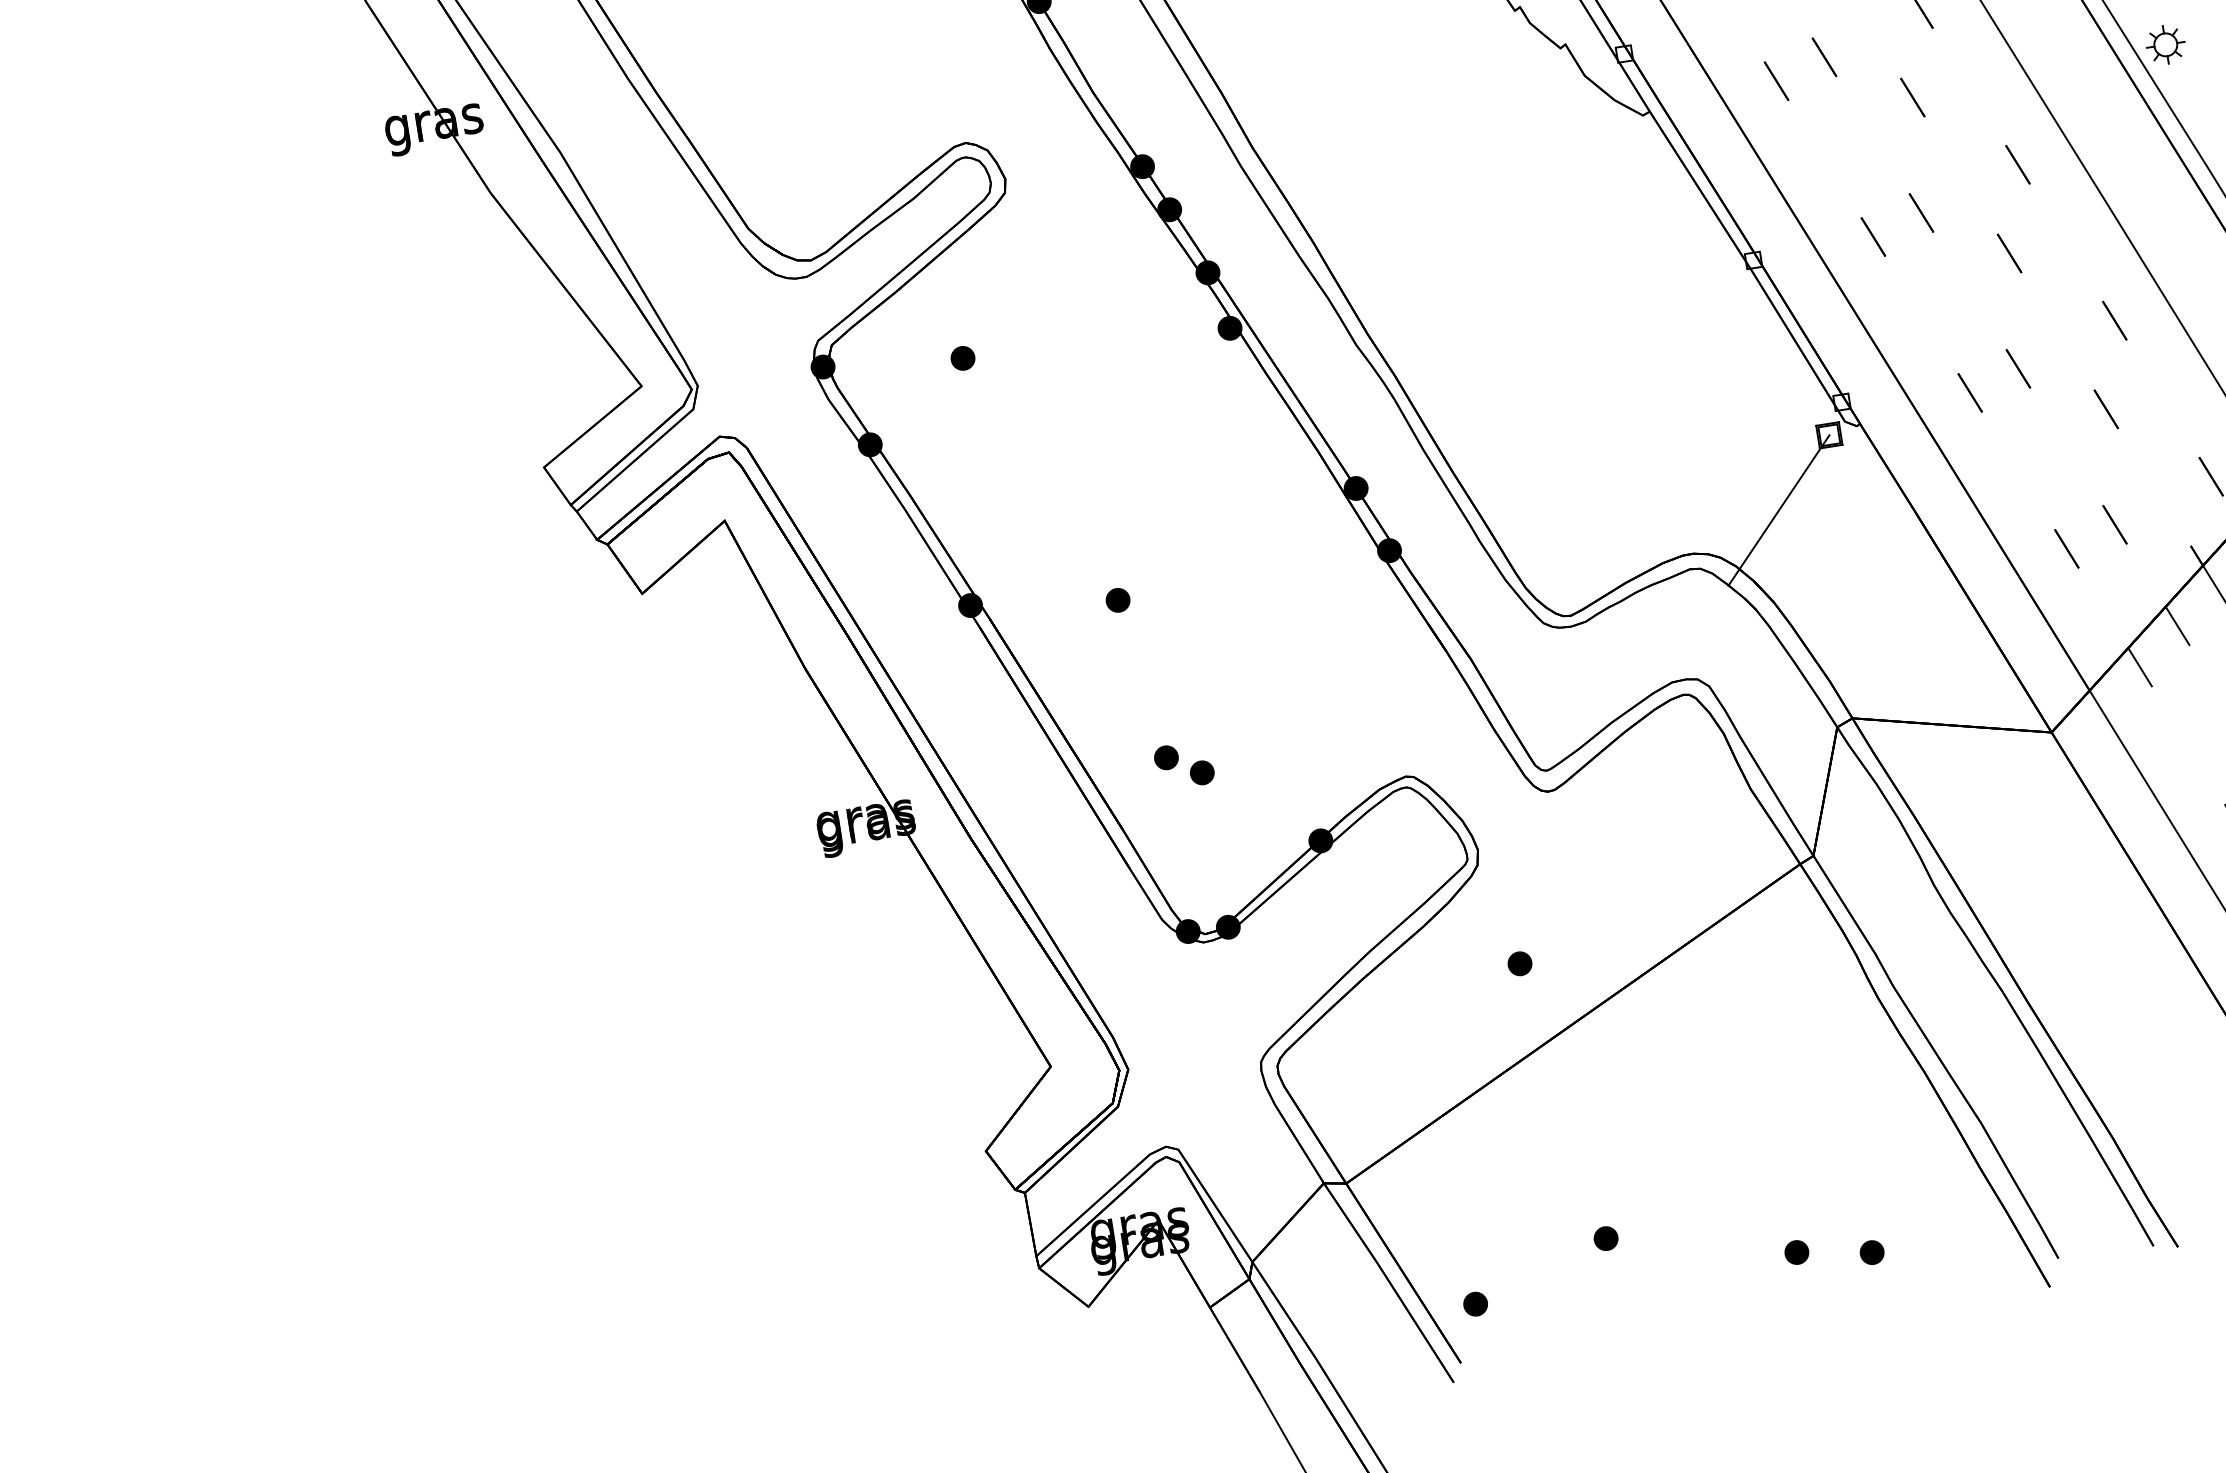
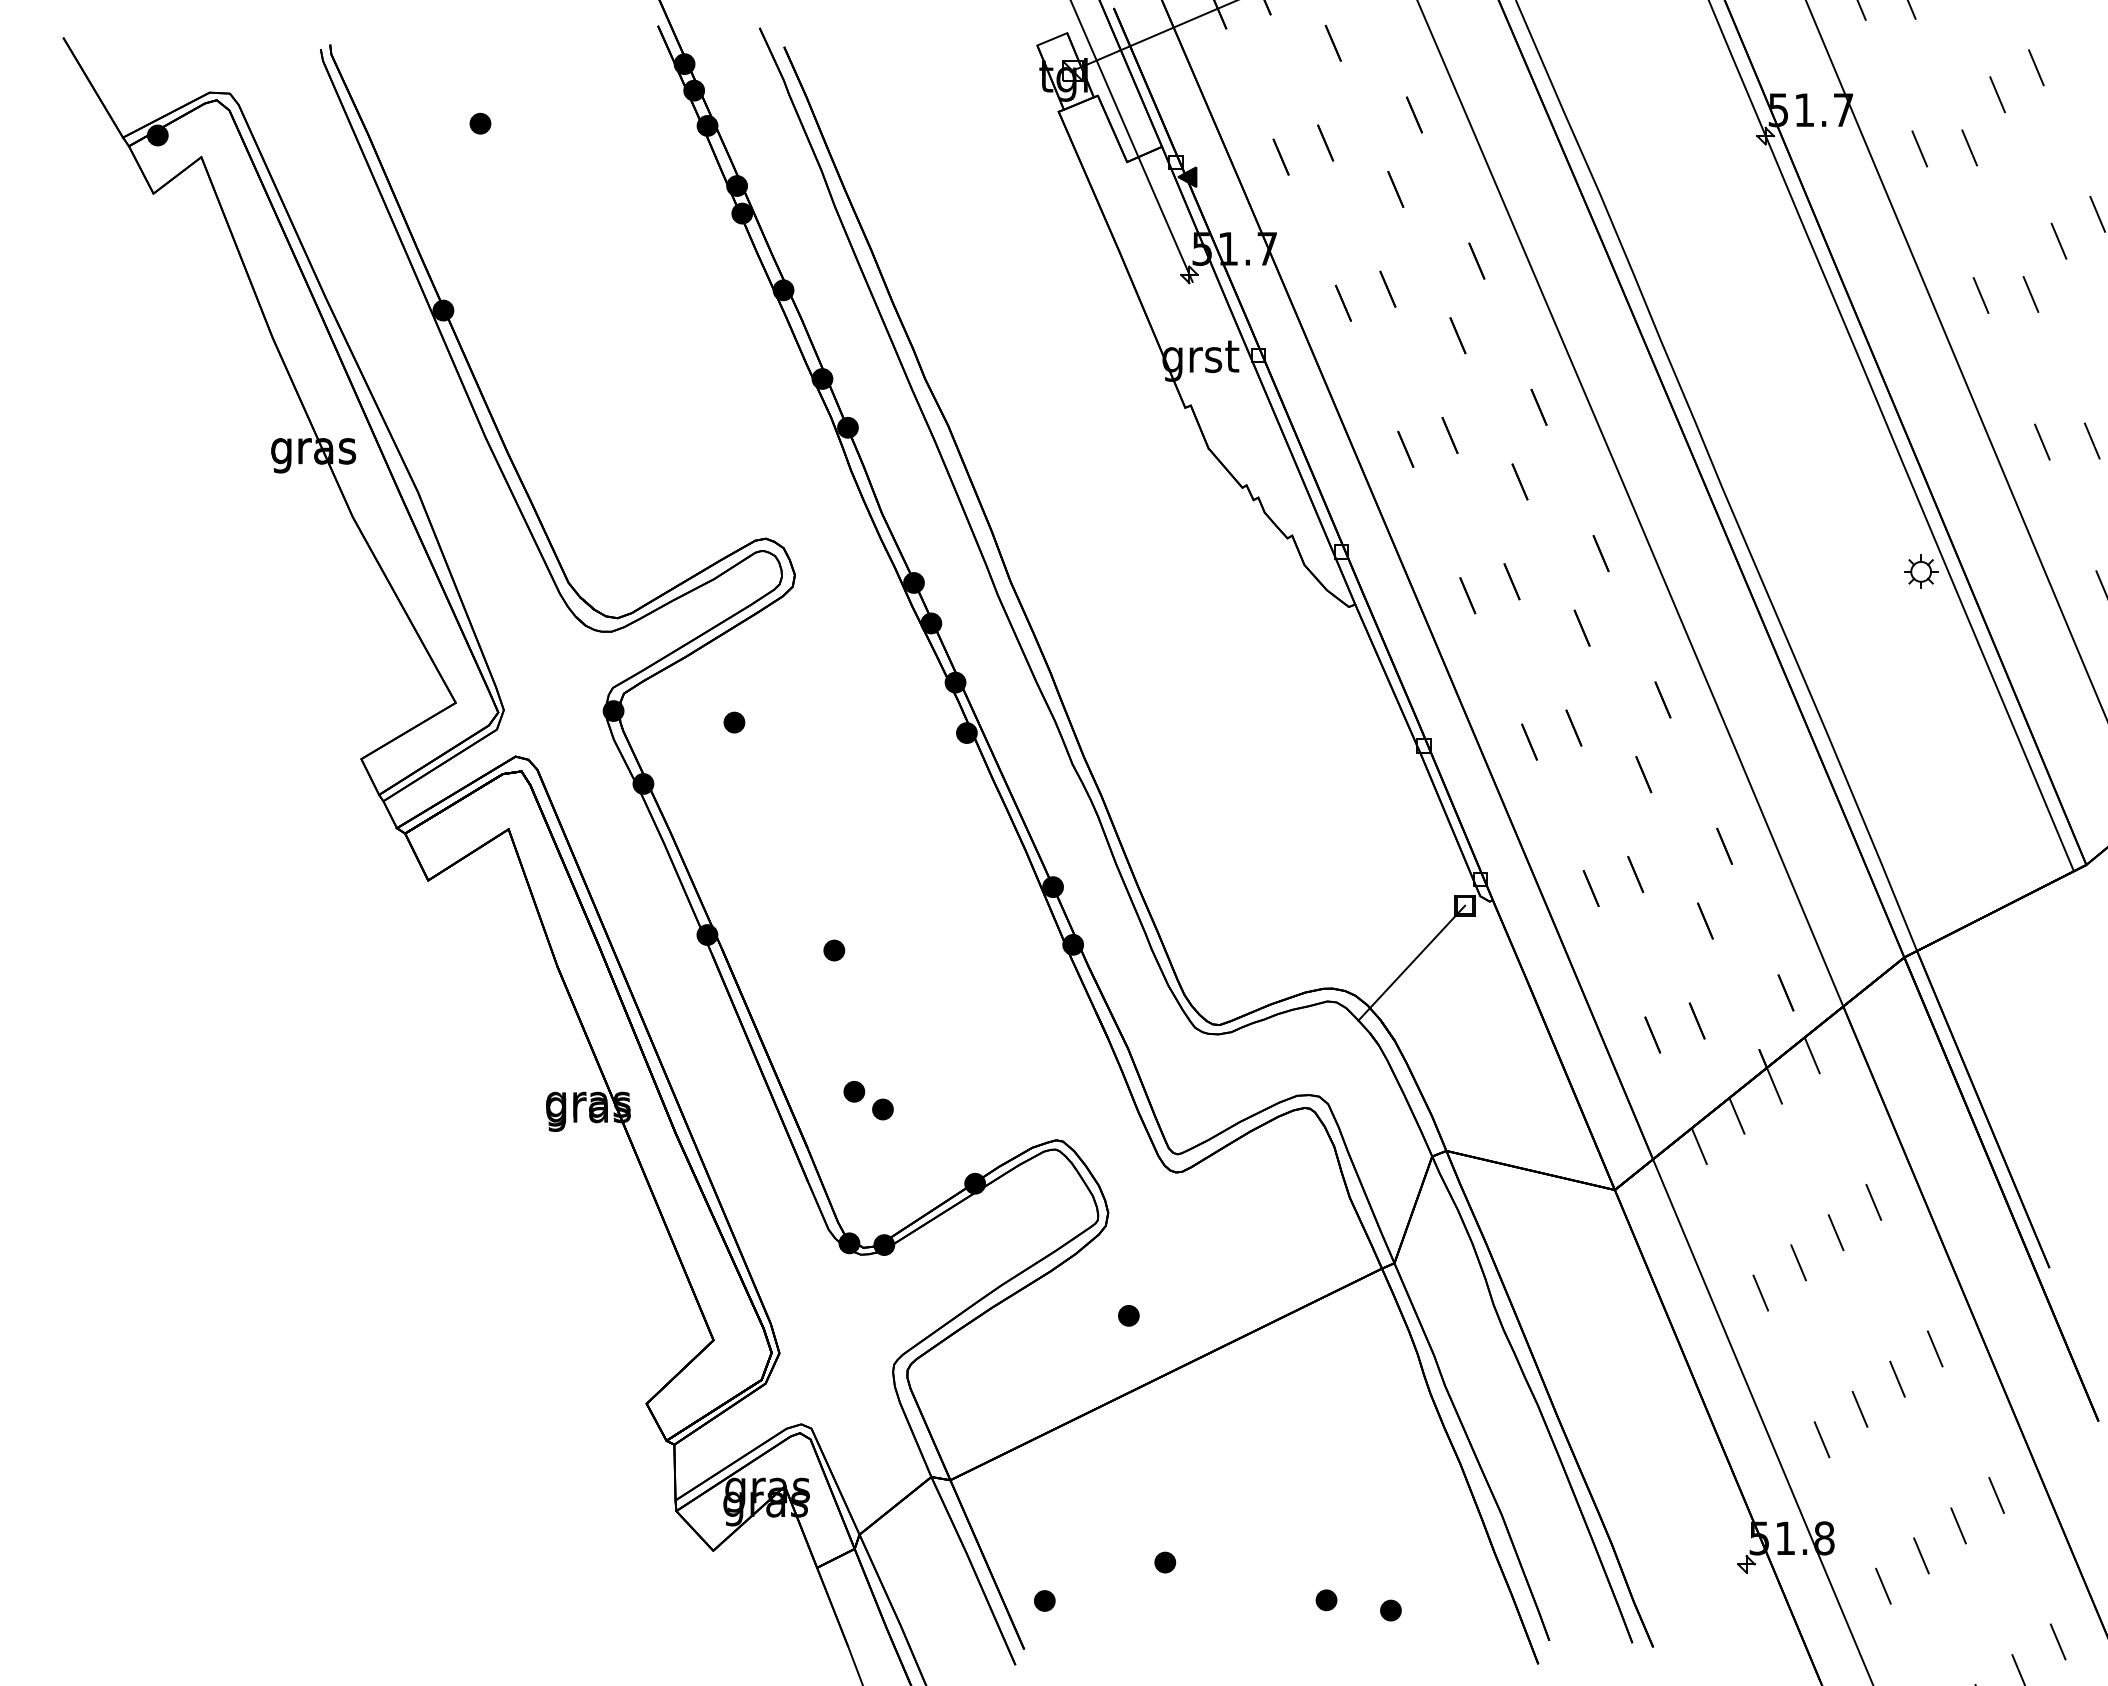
part: (2165, 45) -> (1805, 617), removed

